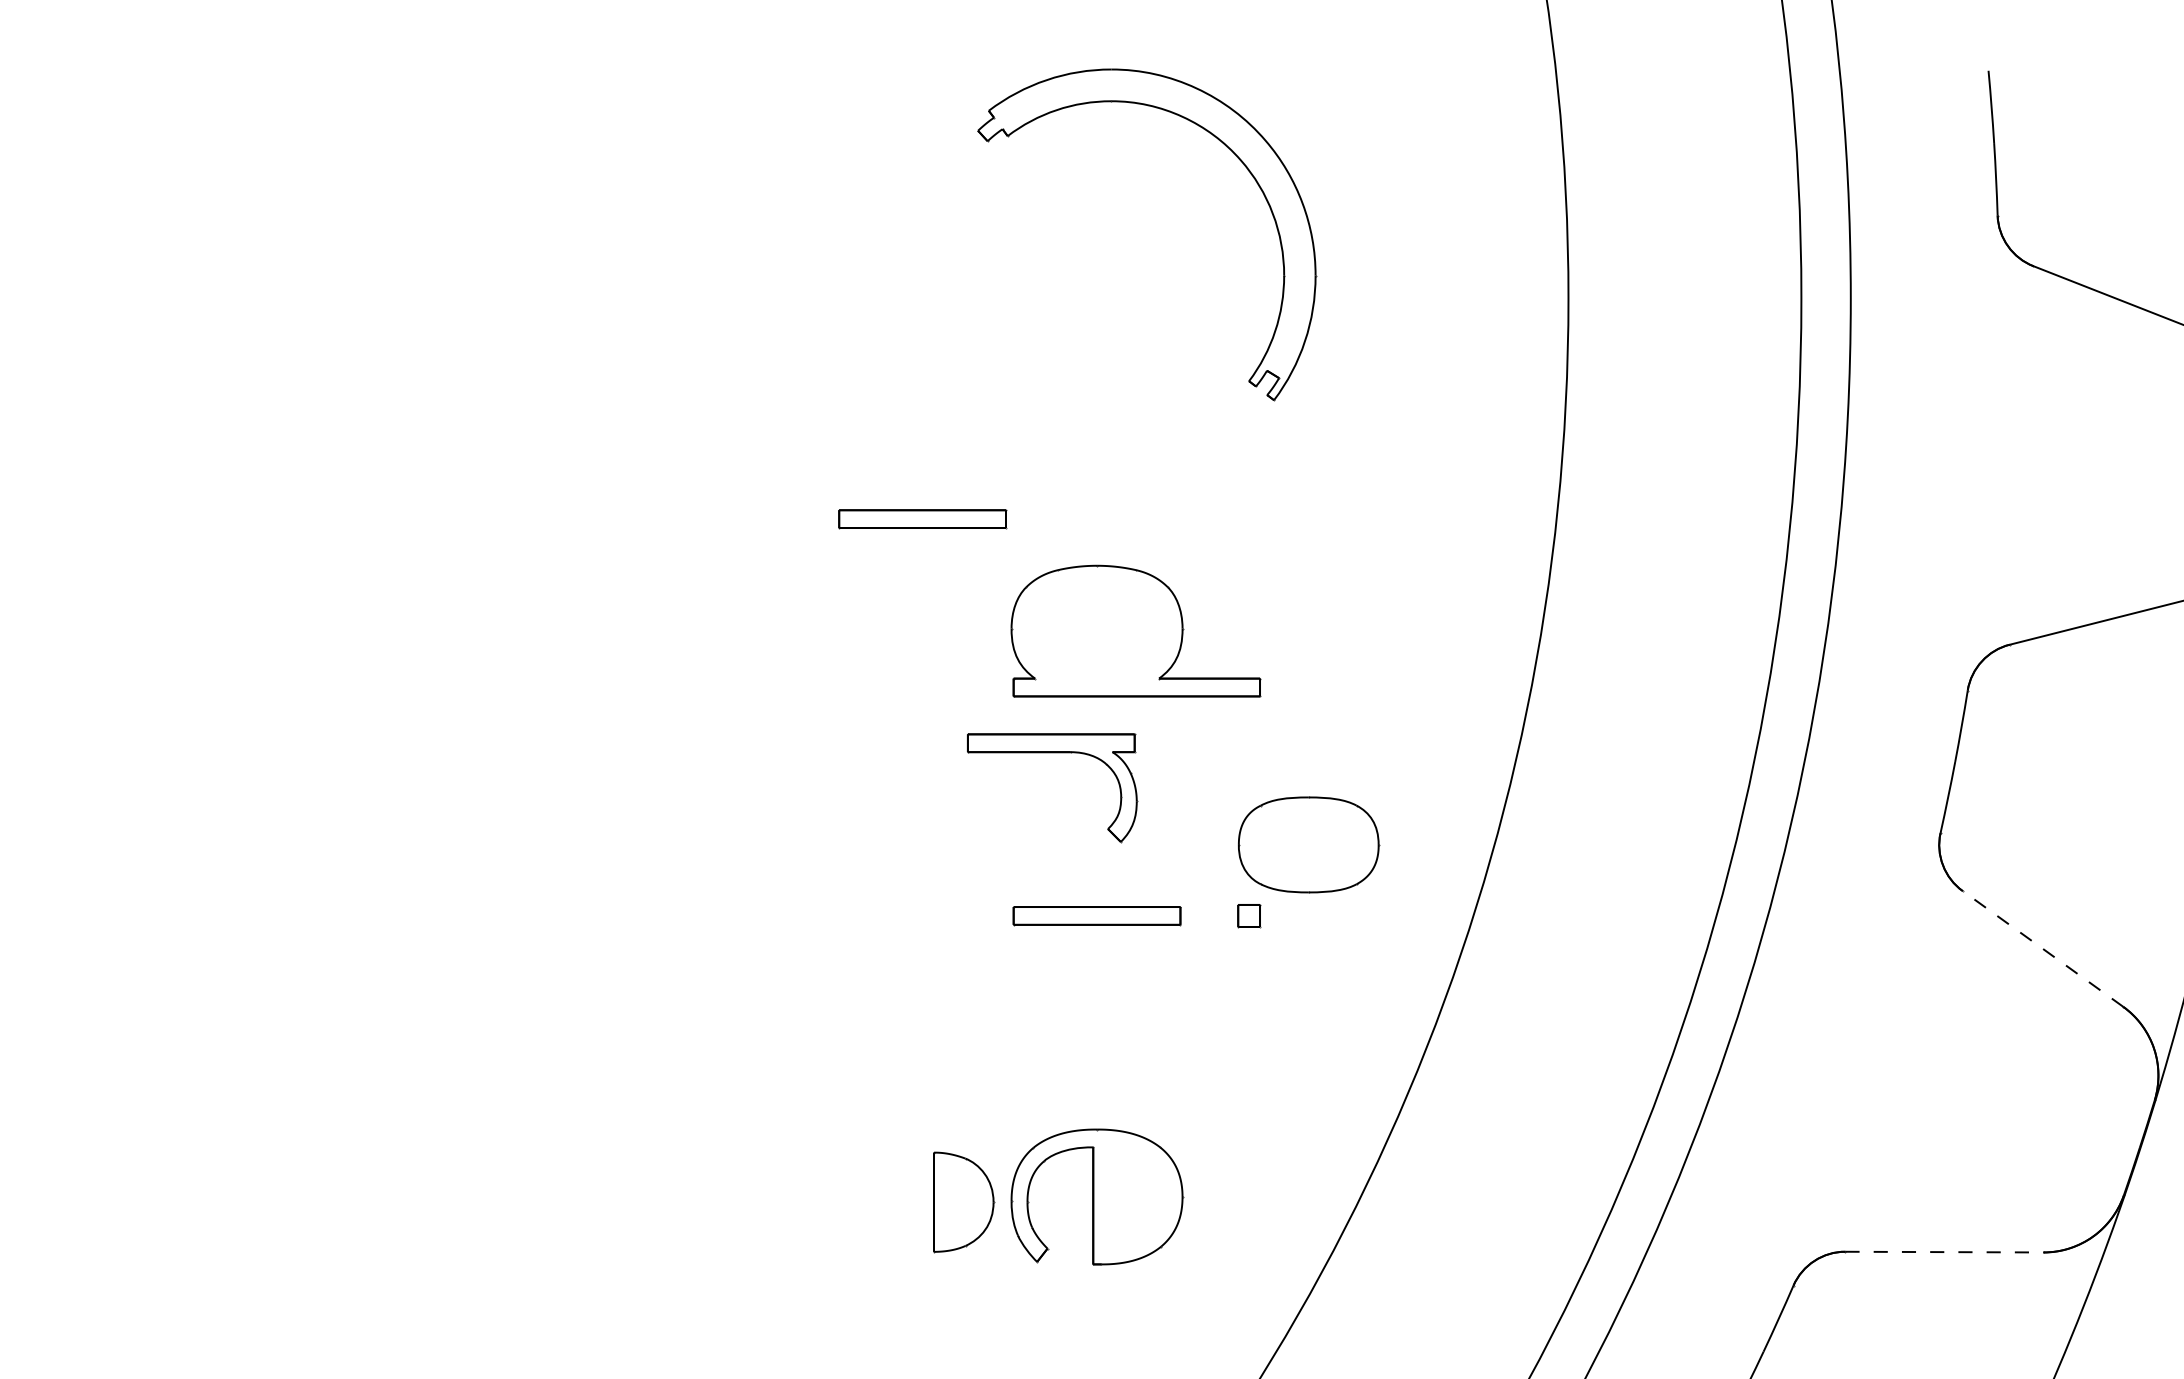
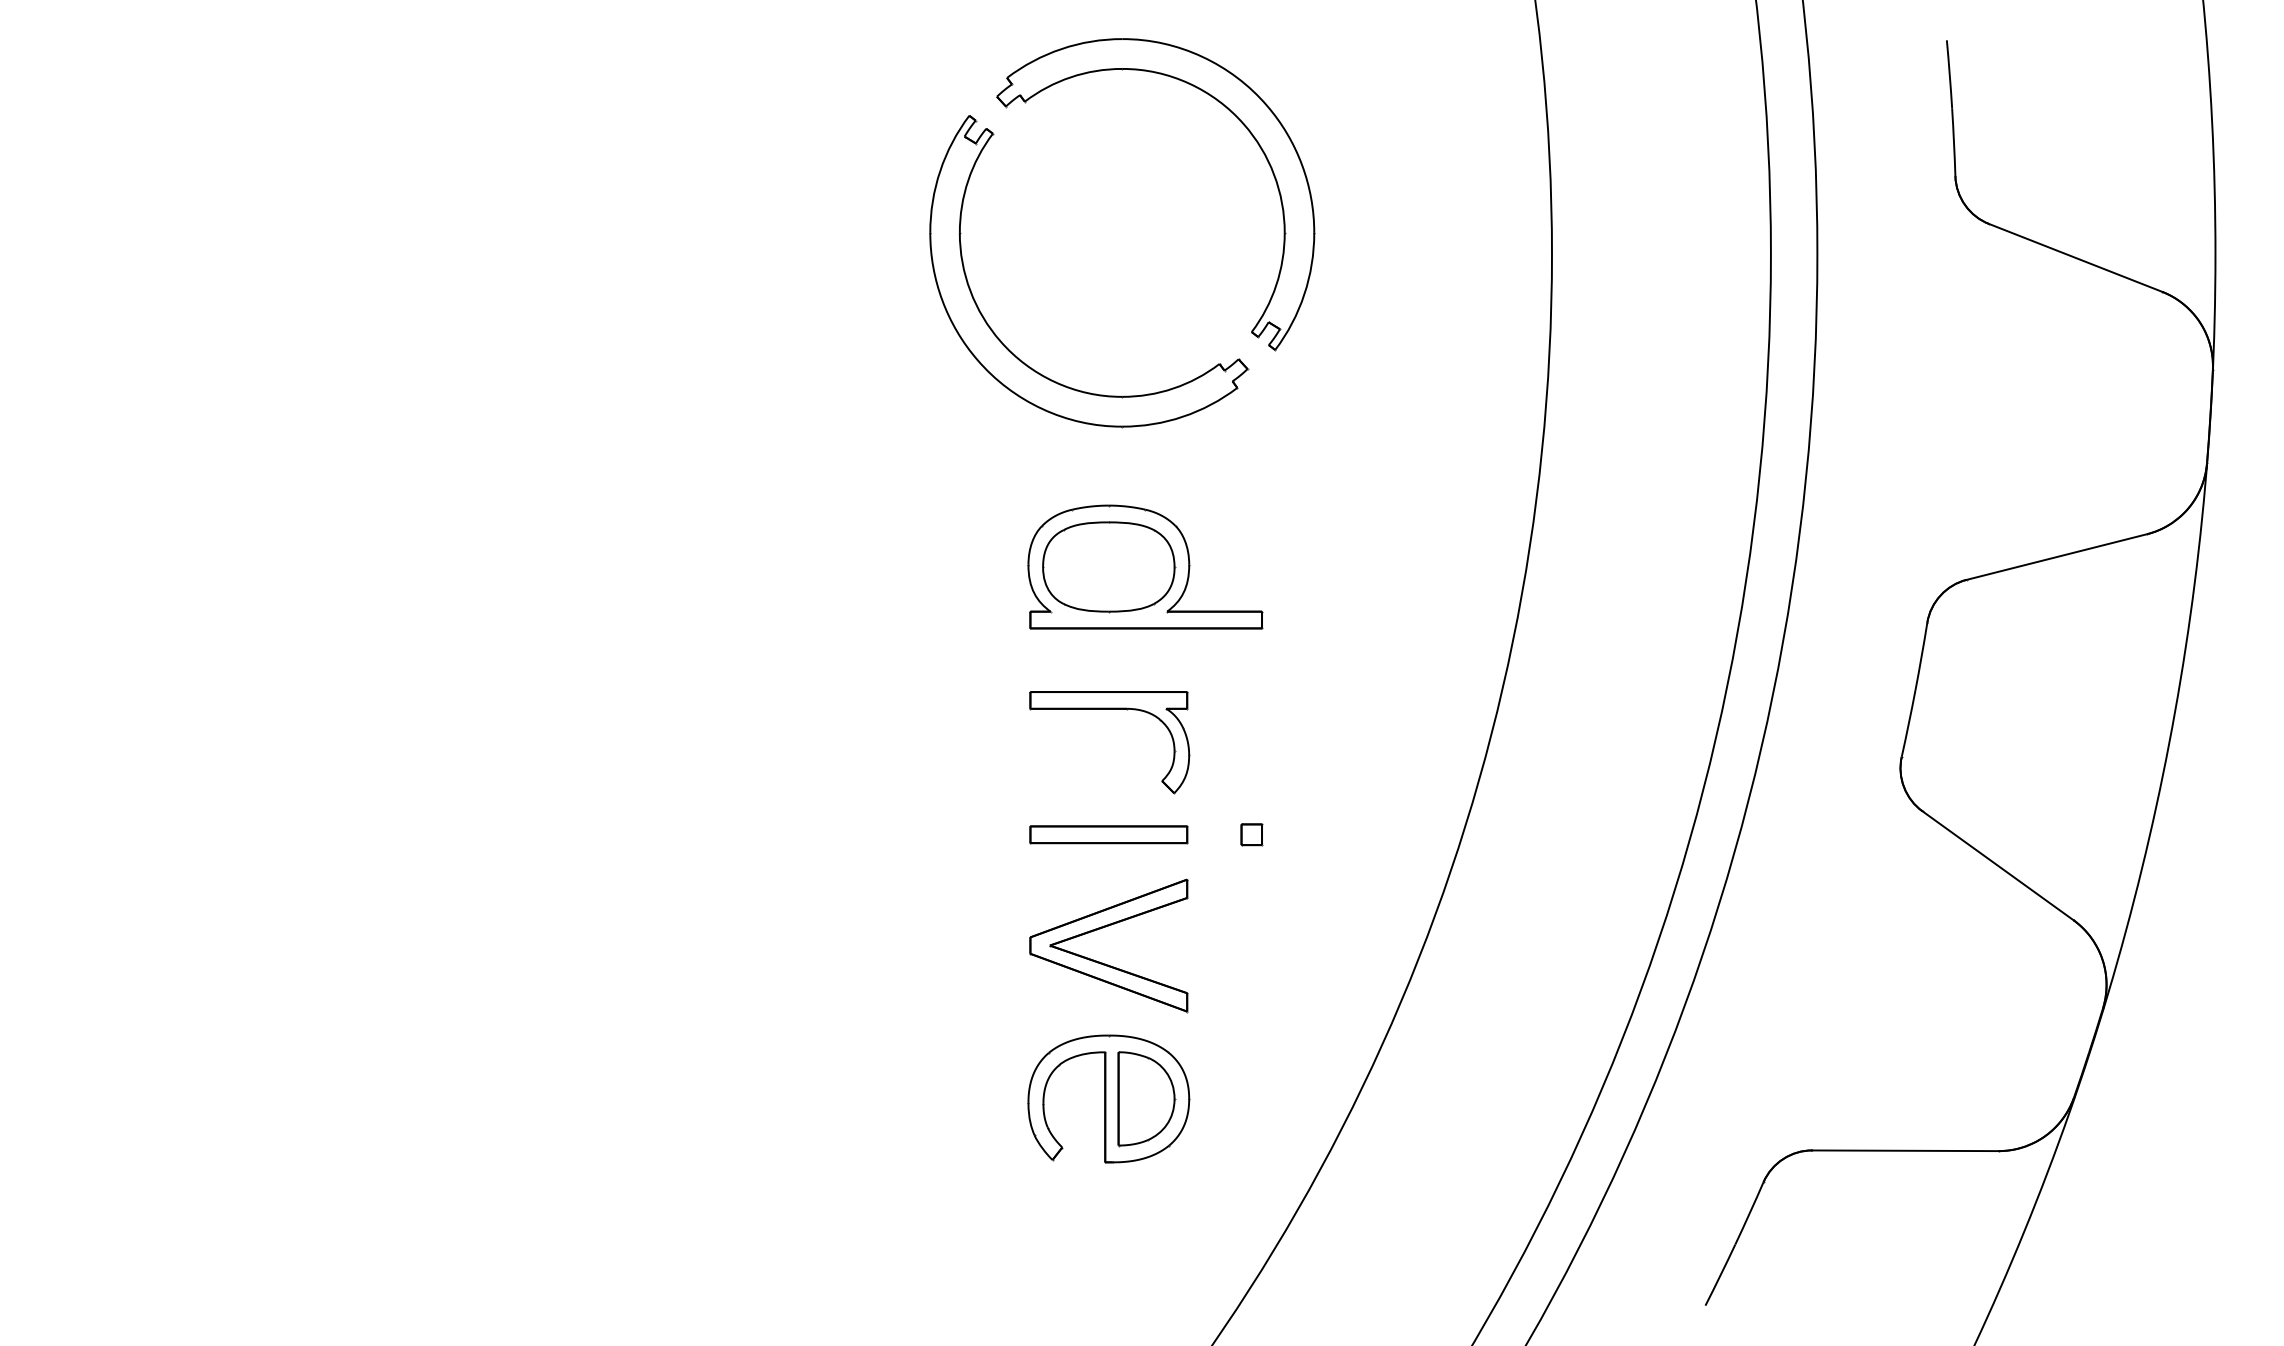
part: (999, 407) -> (1017, 356), added
part: (922, 518) -> (944, 461), removed
part: (1052, 752) -> (1109, 709), moved
part: (1309, 845) -> (1109, 567), moved
line: (2042, 948) -> (1997, 865), dashed -> solid
part: (1091, 1015) -> (1103, 928), added
part: (963, 1202) -> (1146, 1099), moved
line: (1944, 1251) -> (1905, 1150), dashed -> solid

